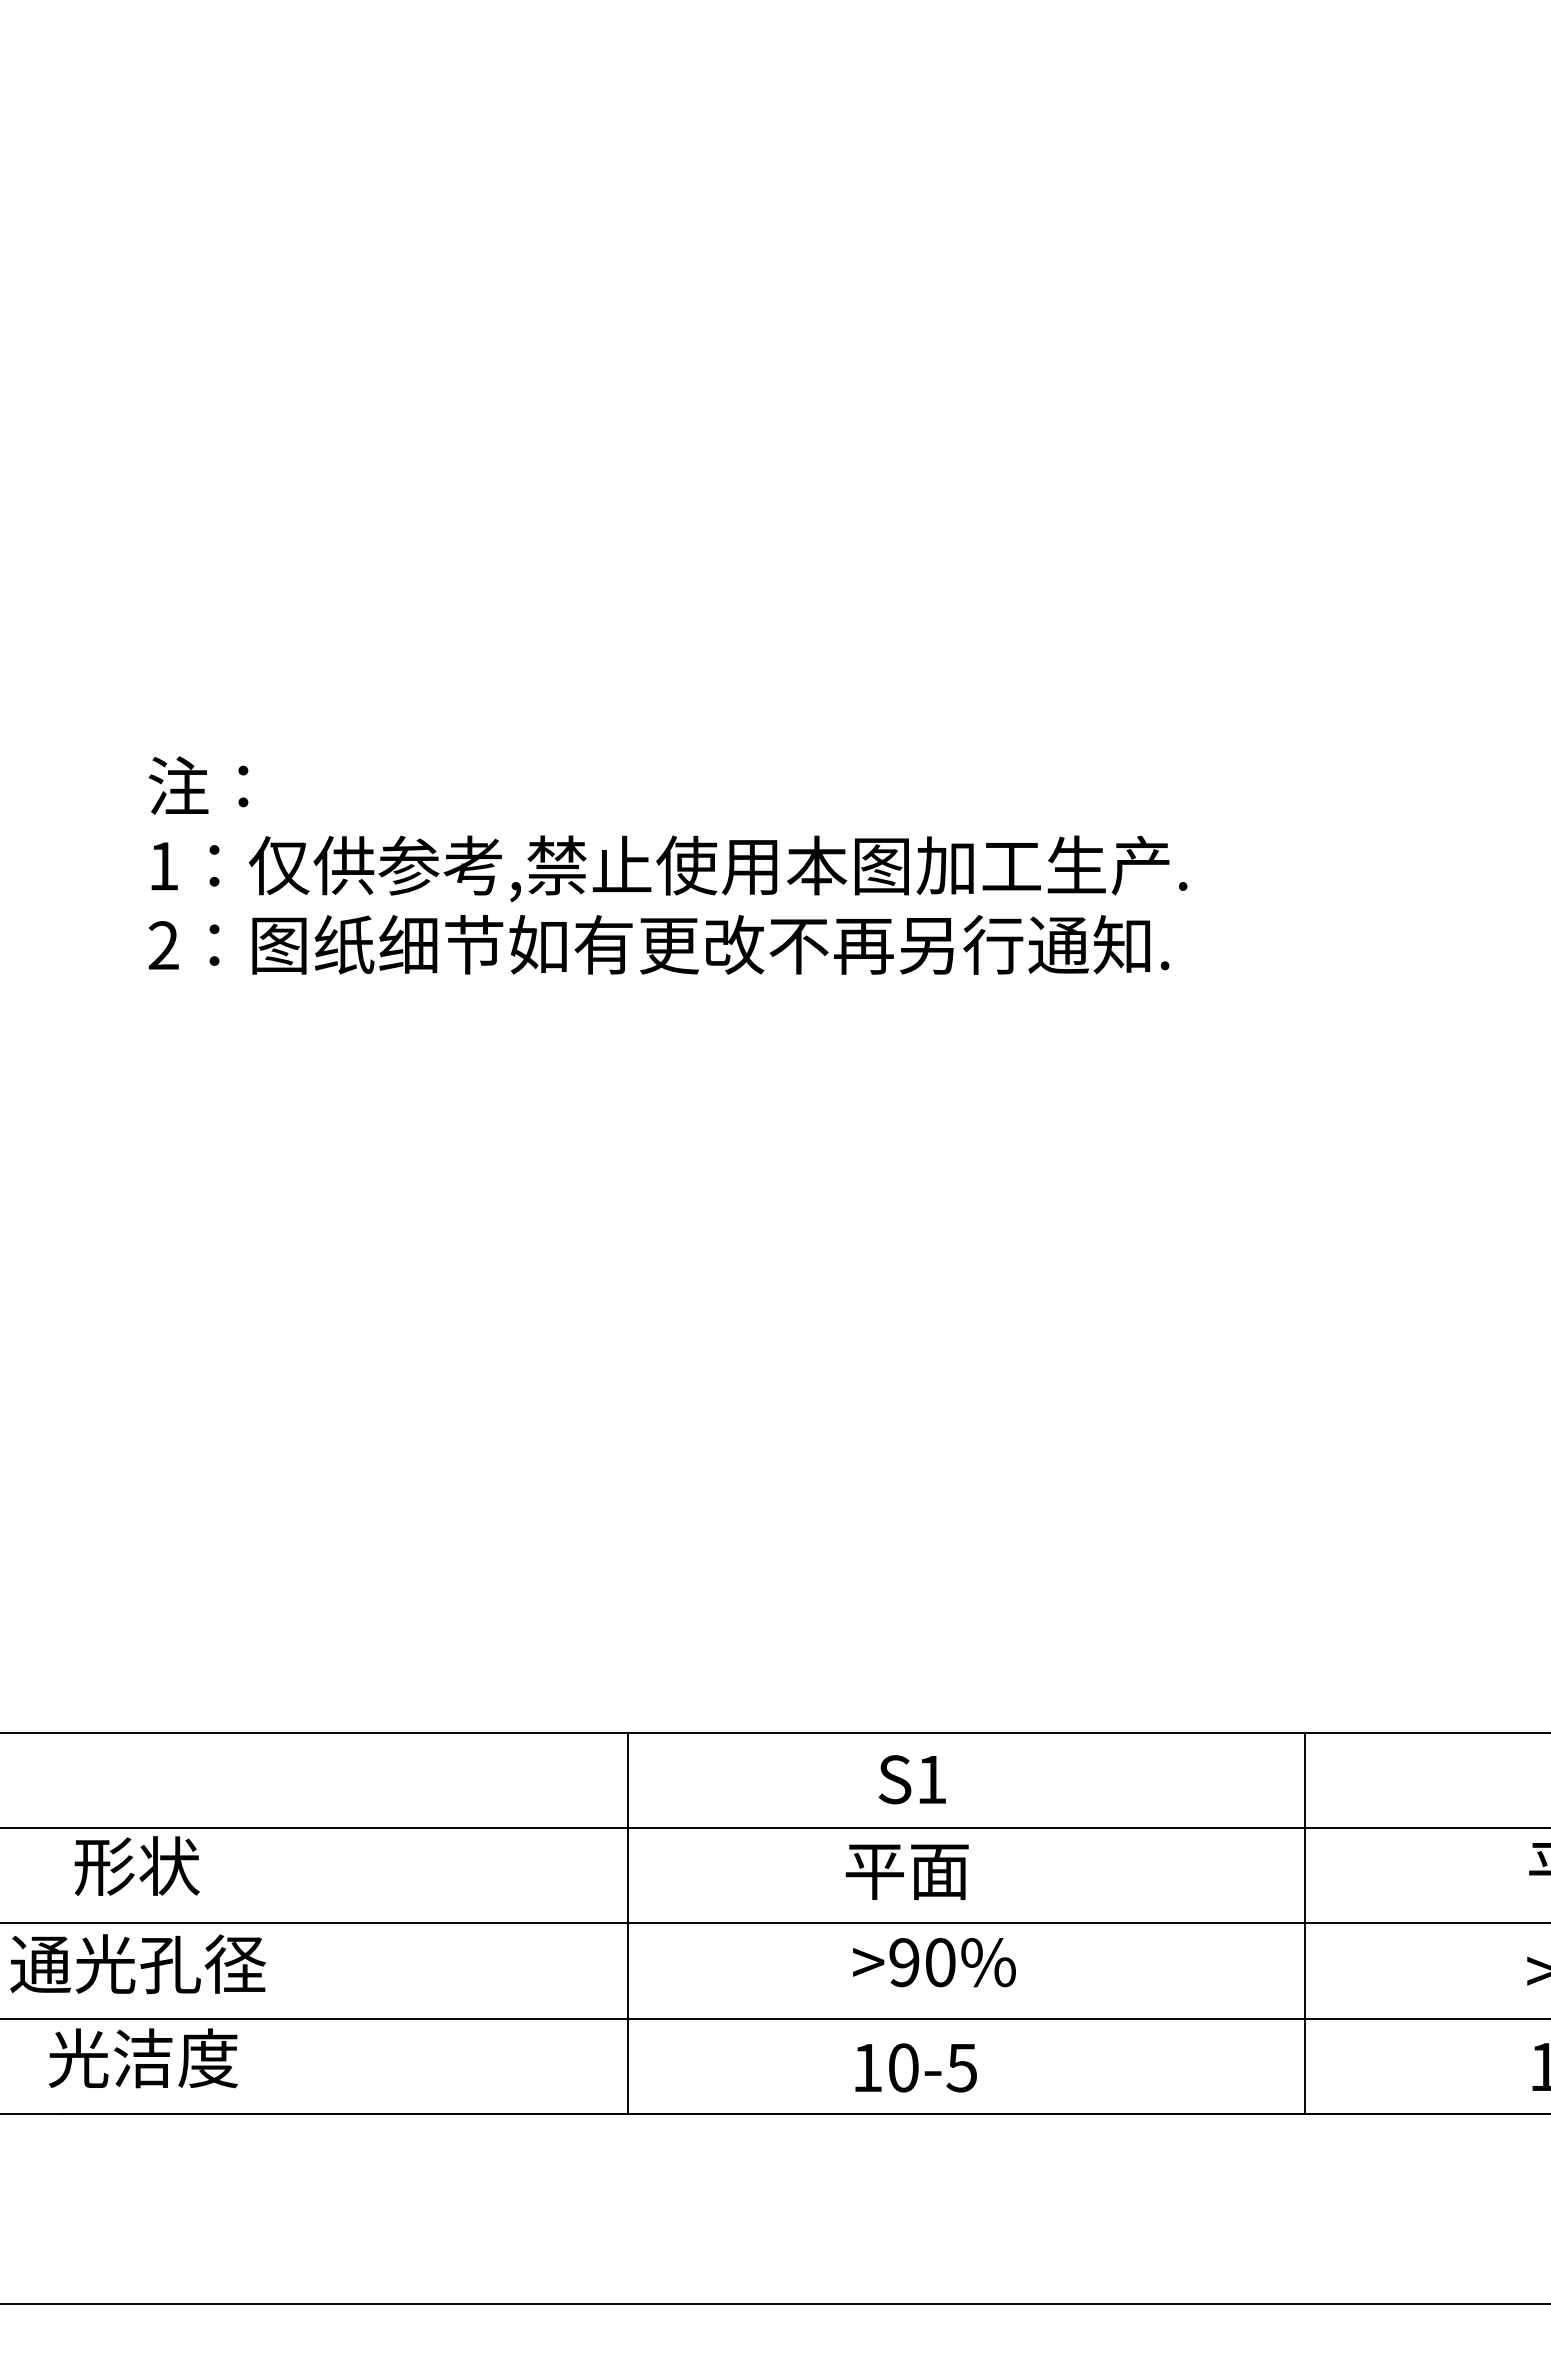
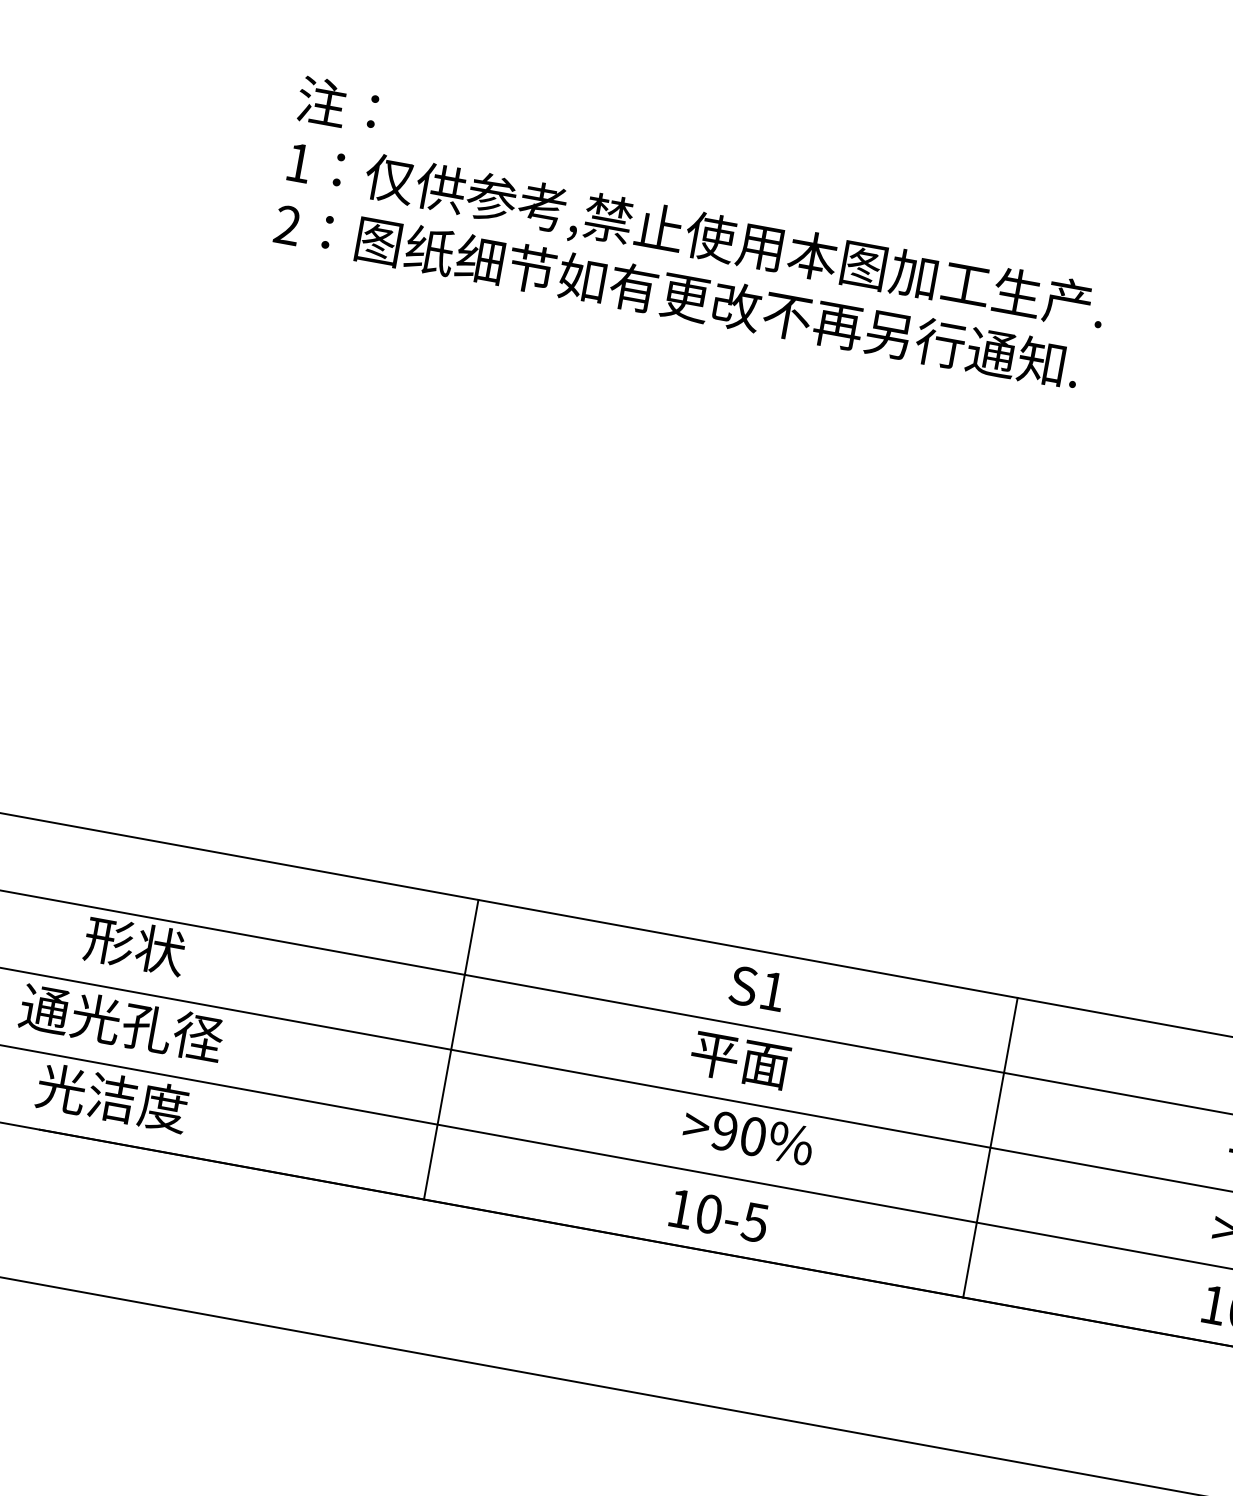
line: (628, 1922) -> (451, 1049), moved
line: (1304, 1922) -> (990, 1147), moved

